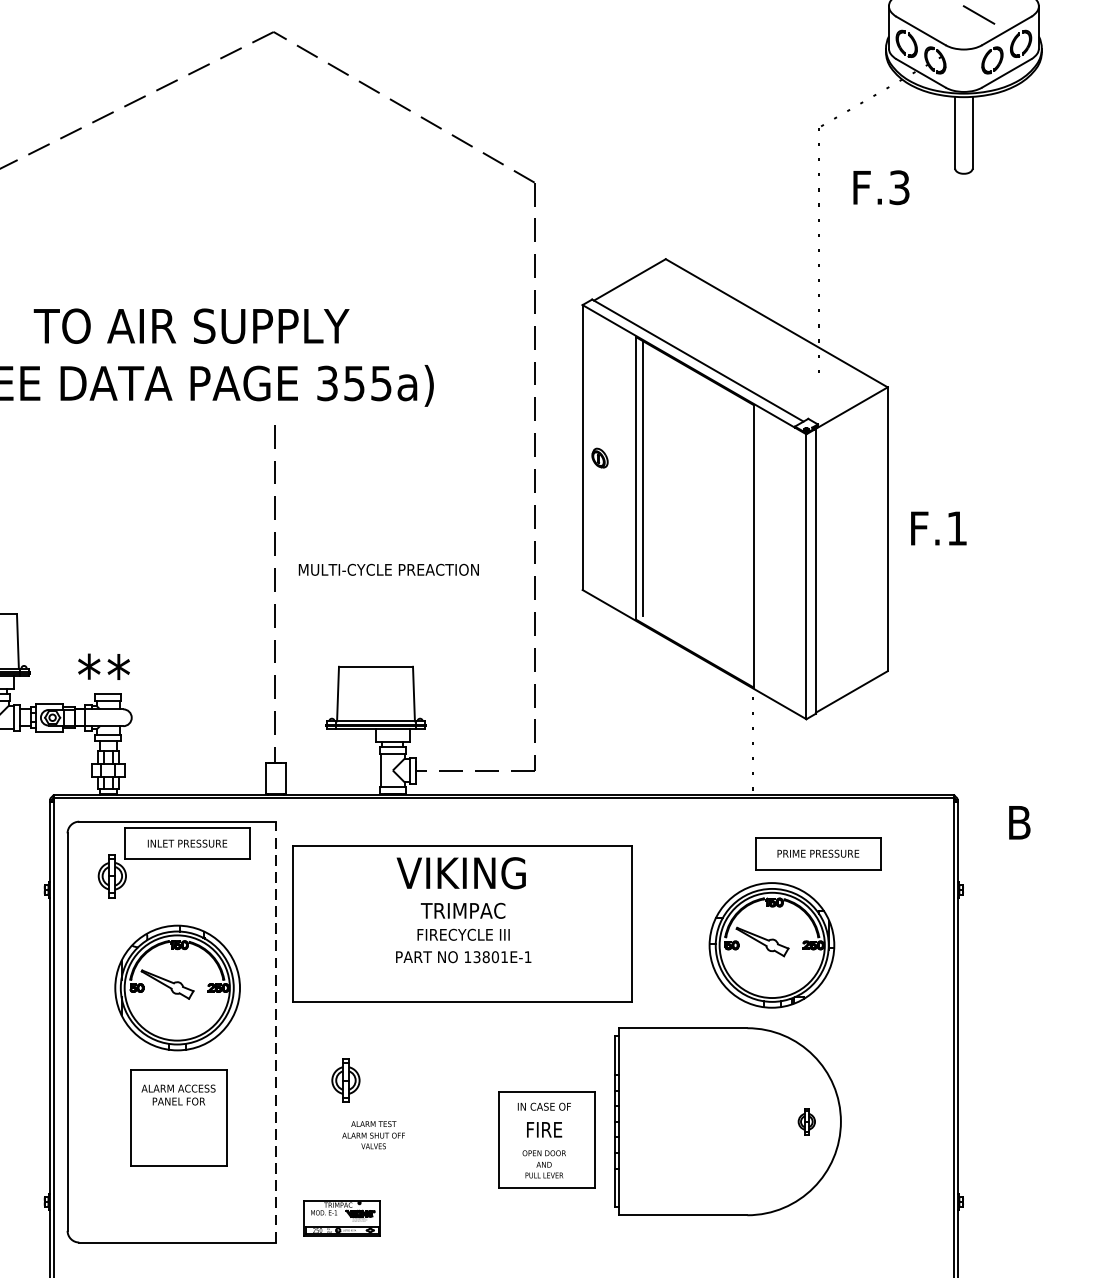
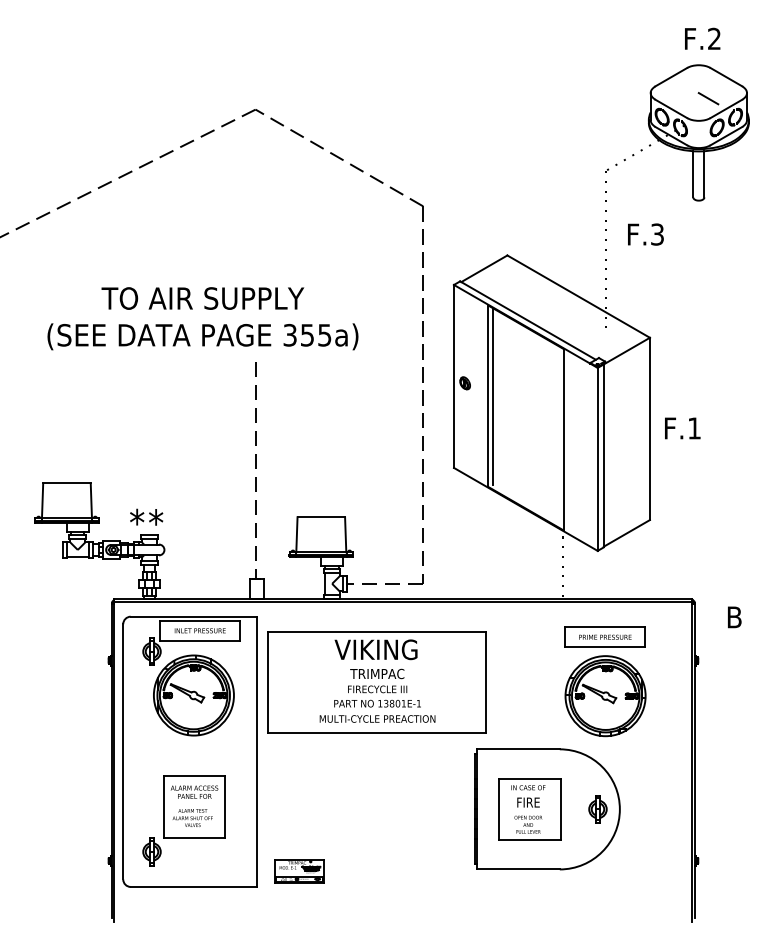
text: (880, 187) -> (645, 234), moved
text: (388, 569) -> (377, 718), moved
part: (771, 945) -> (605, 696), moved
part: (176, 987) -> (193, 695), moved
line: (276, 1031) -> (257, 751), dashed -> solid
part: (345, 1079) -> (151, 851), moved
part: (806, 1121) -> (597, 809), size x1.67
text: (373, 1134) -> (192, 817), moved
part: (546, 1140) -> (529, 809), moved

